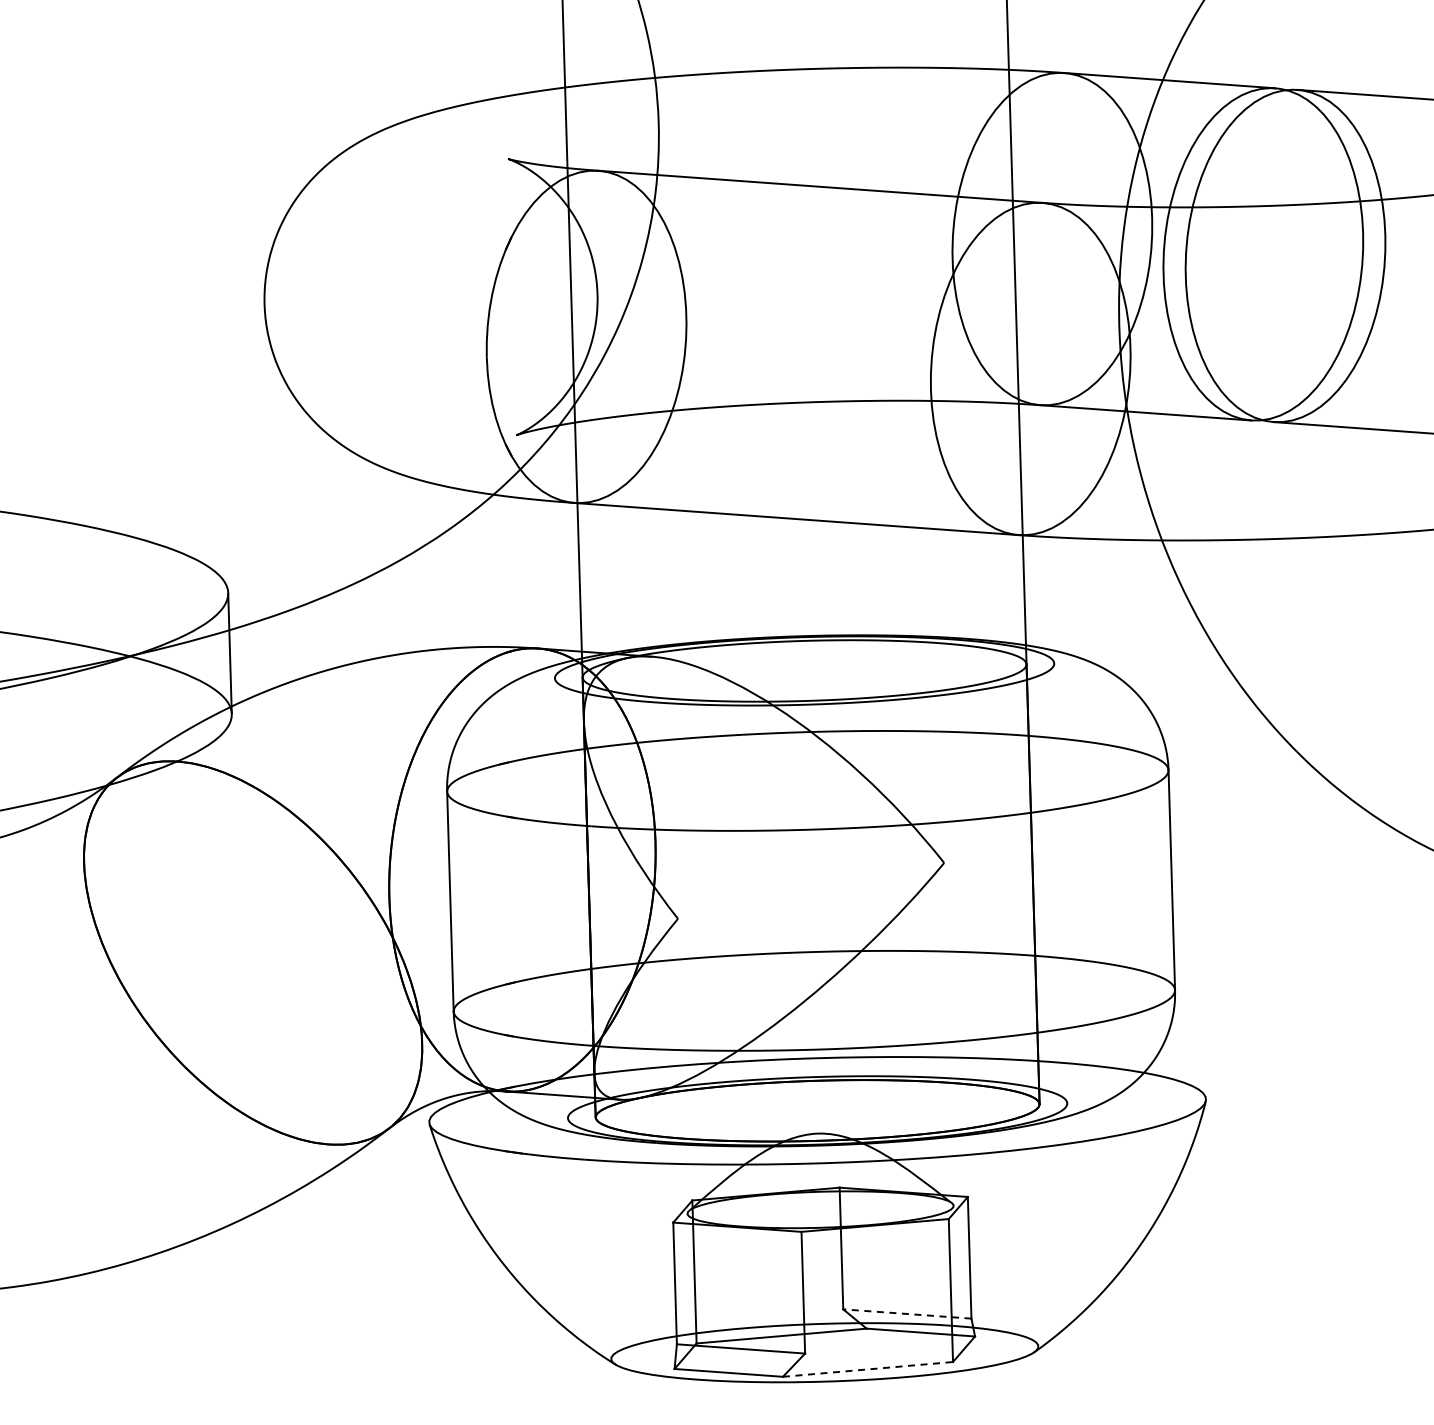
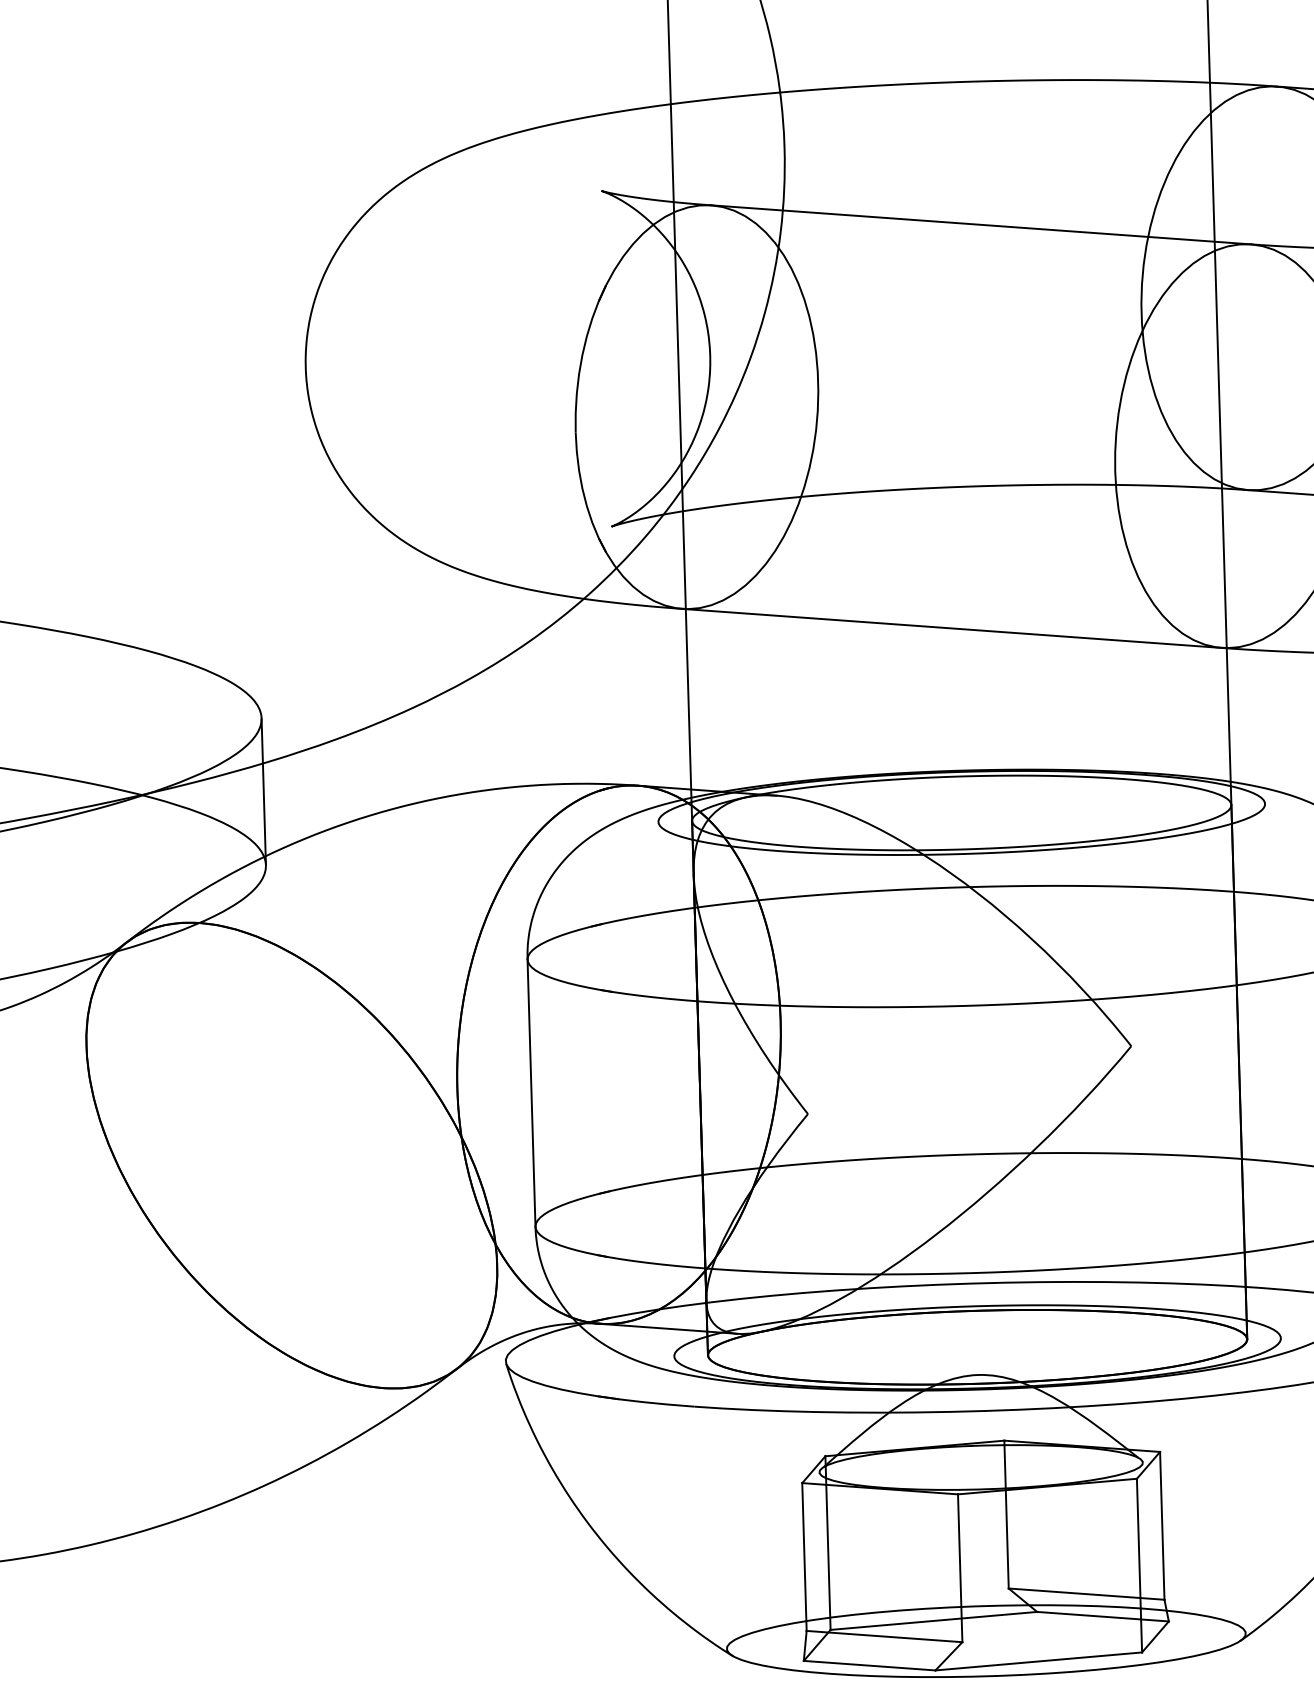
line: (906, 1313) -> (1085, 1593), dashed -> solid
line: (868, 1369) -> (1039, 1661), dashed -> solid

